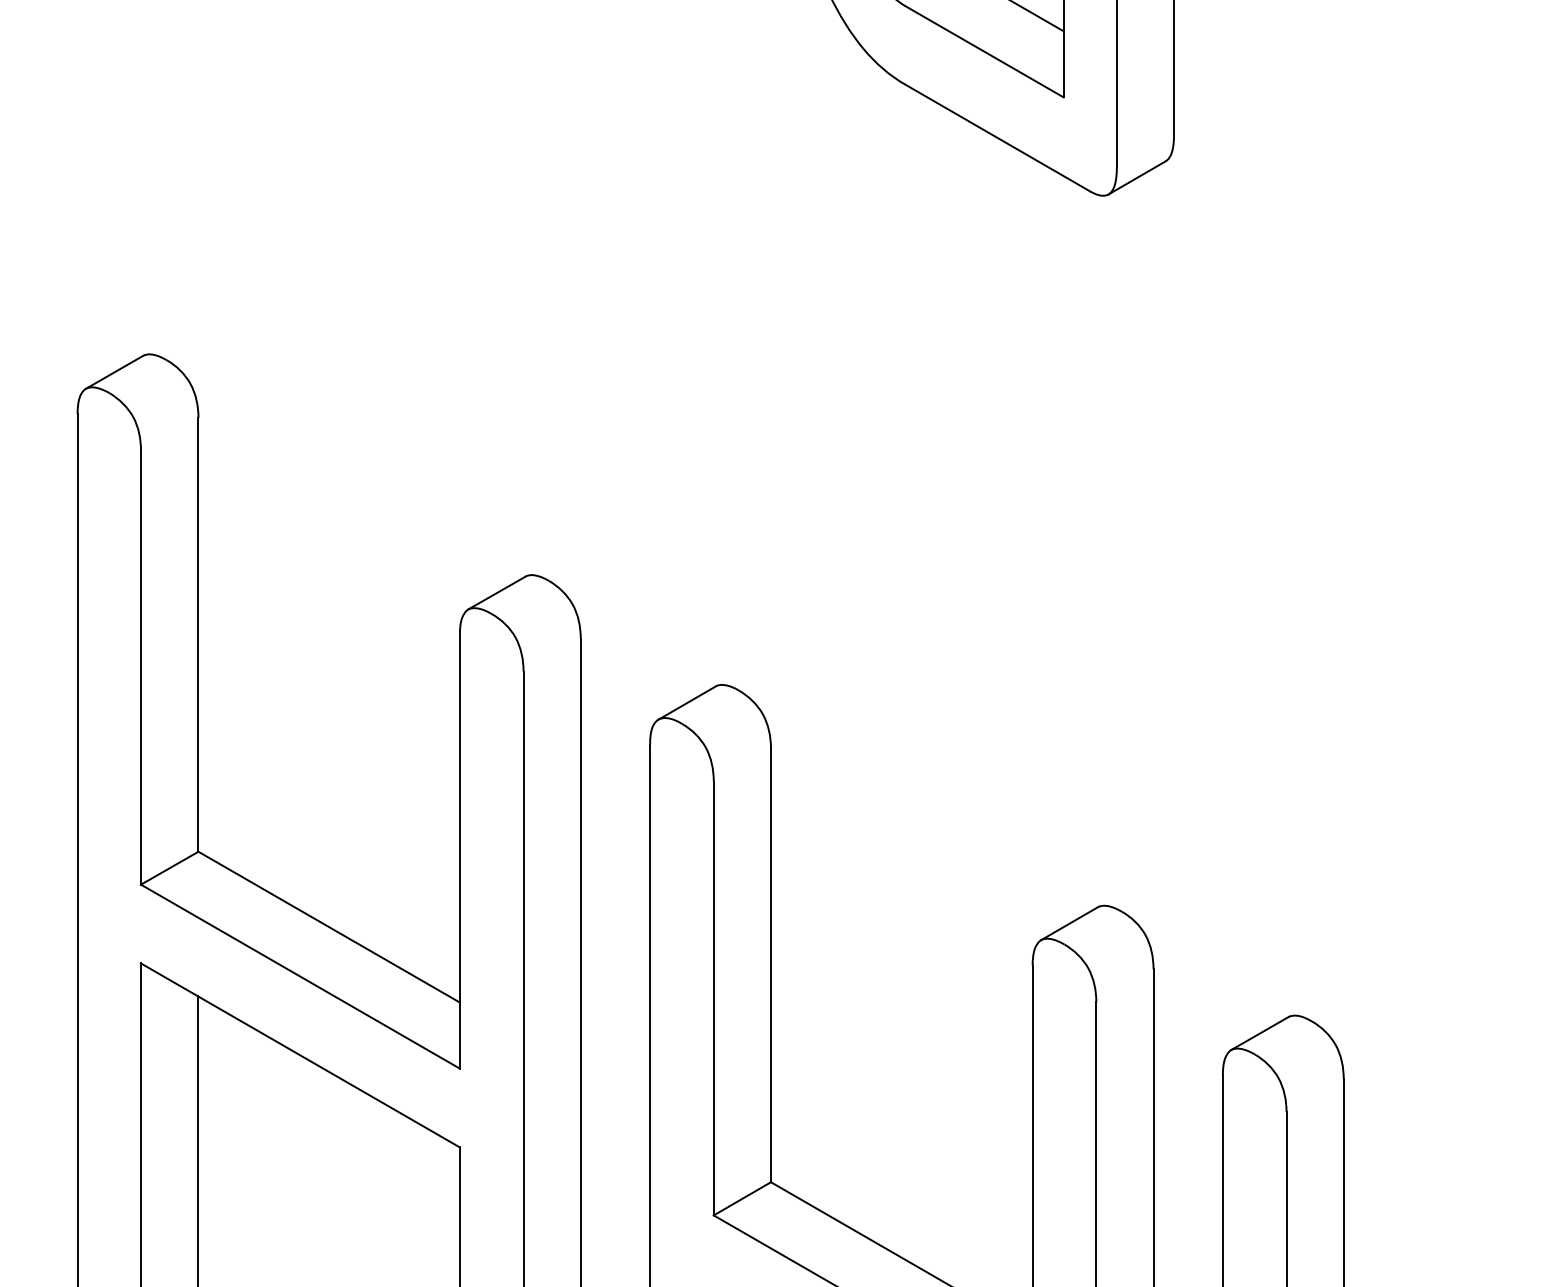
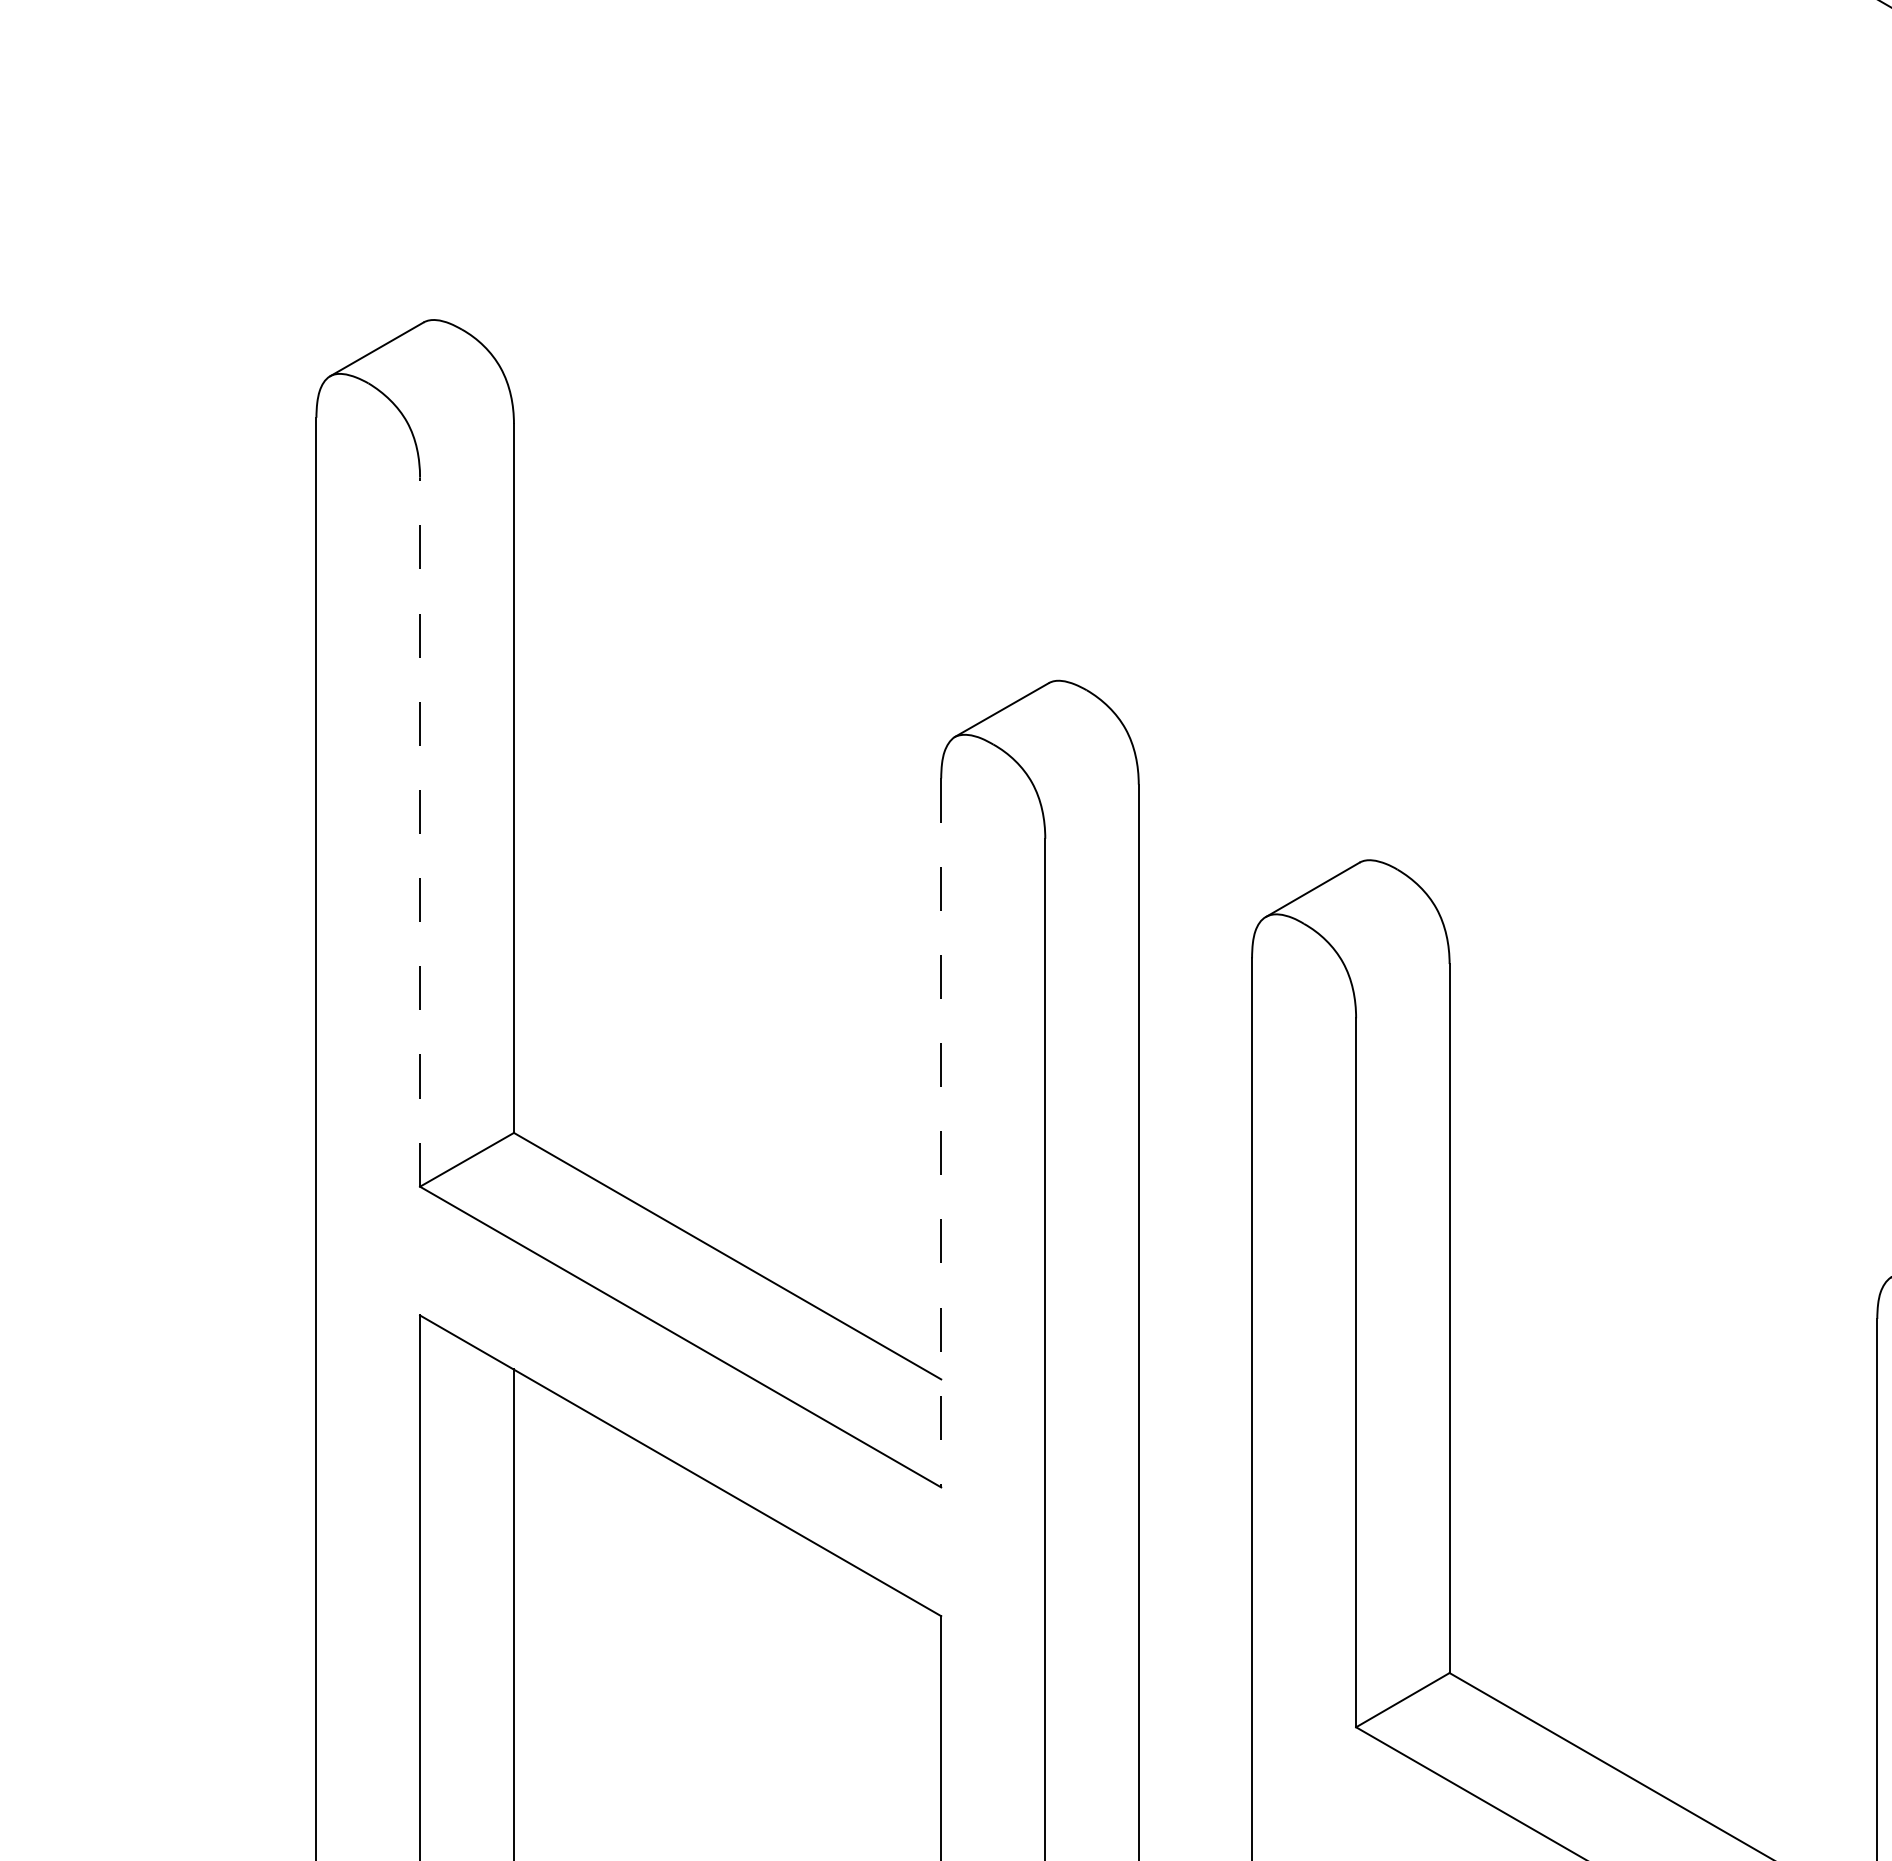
line: (141, 667) -> (420, 831), solid -> dashed
line: (459, 851) -> (940, 1132), solid -> dashed

